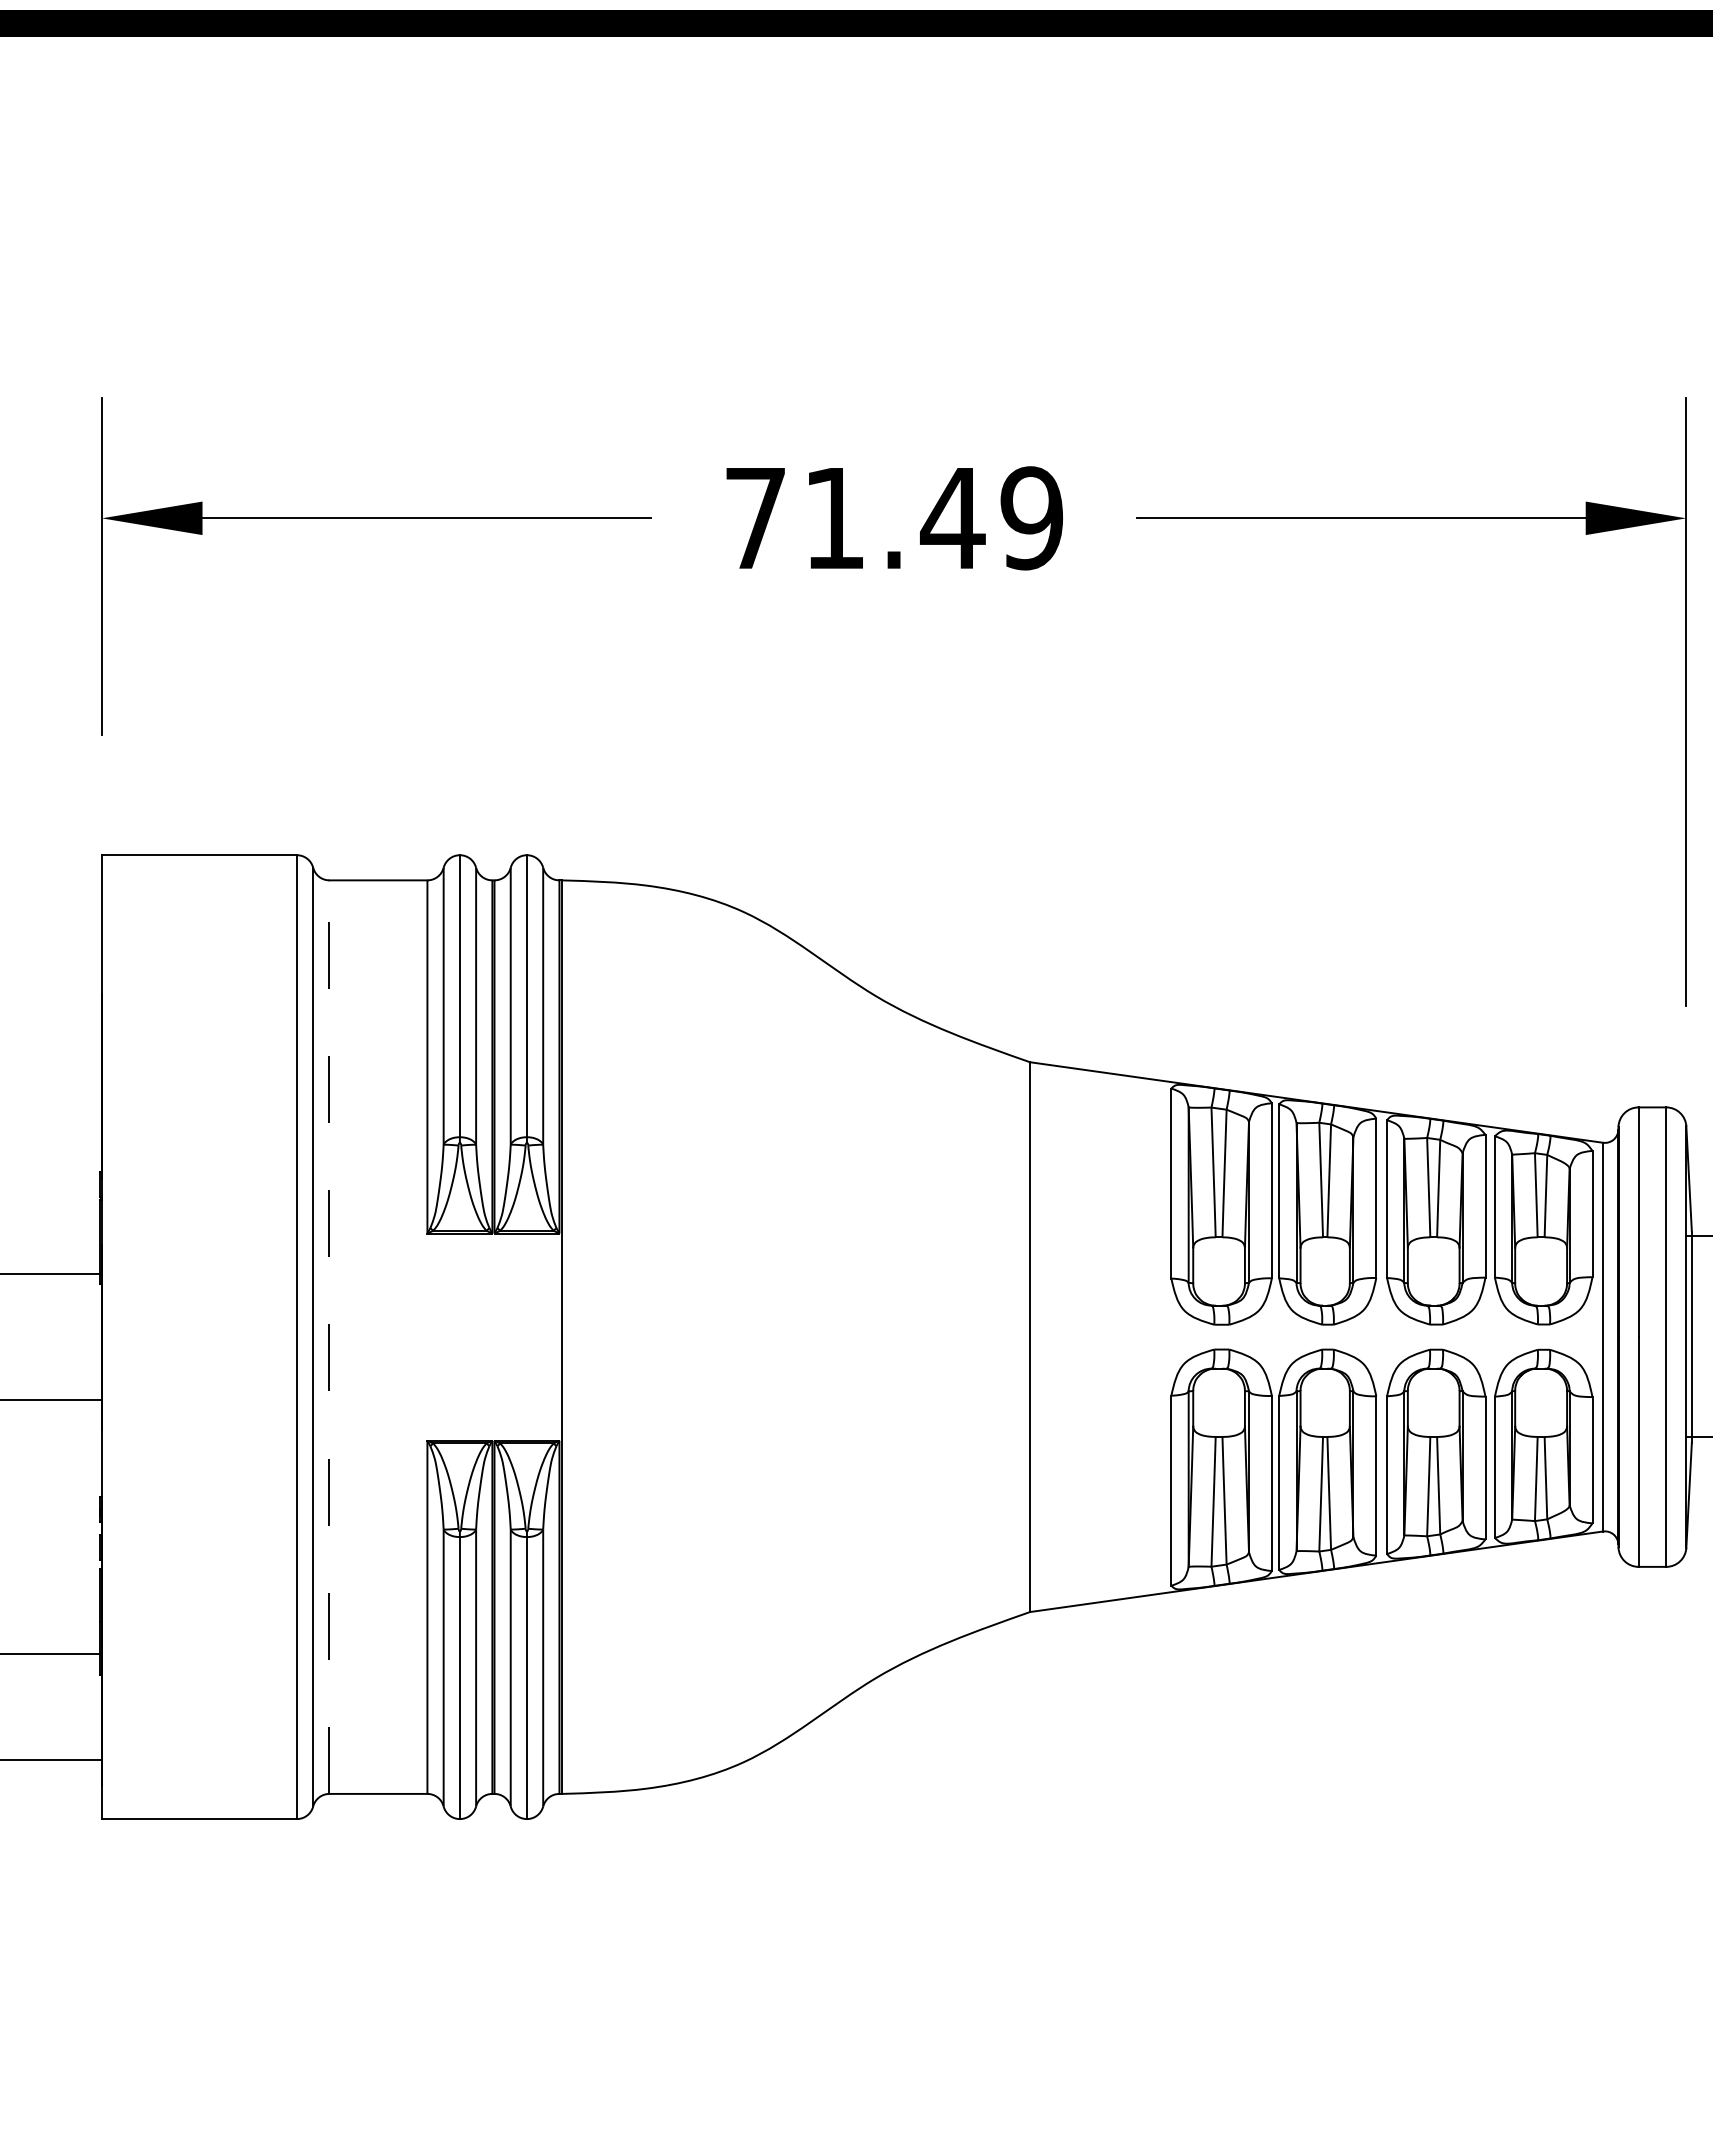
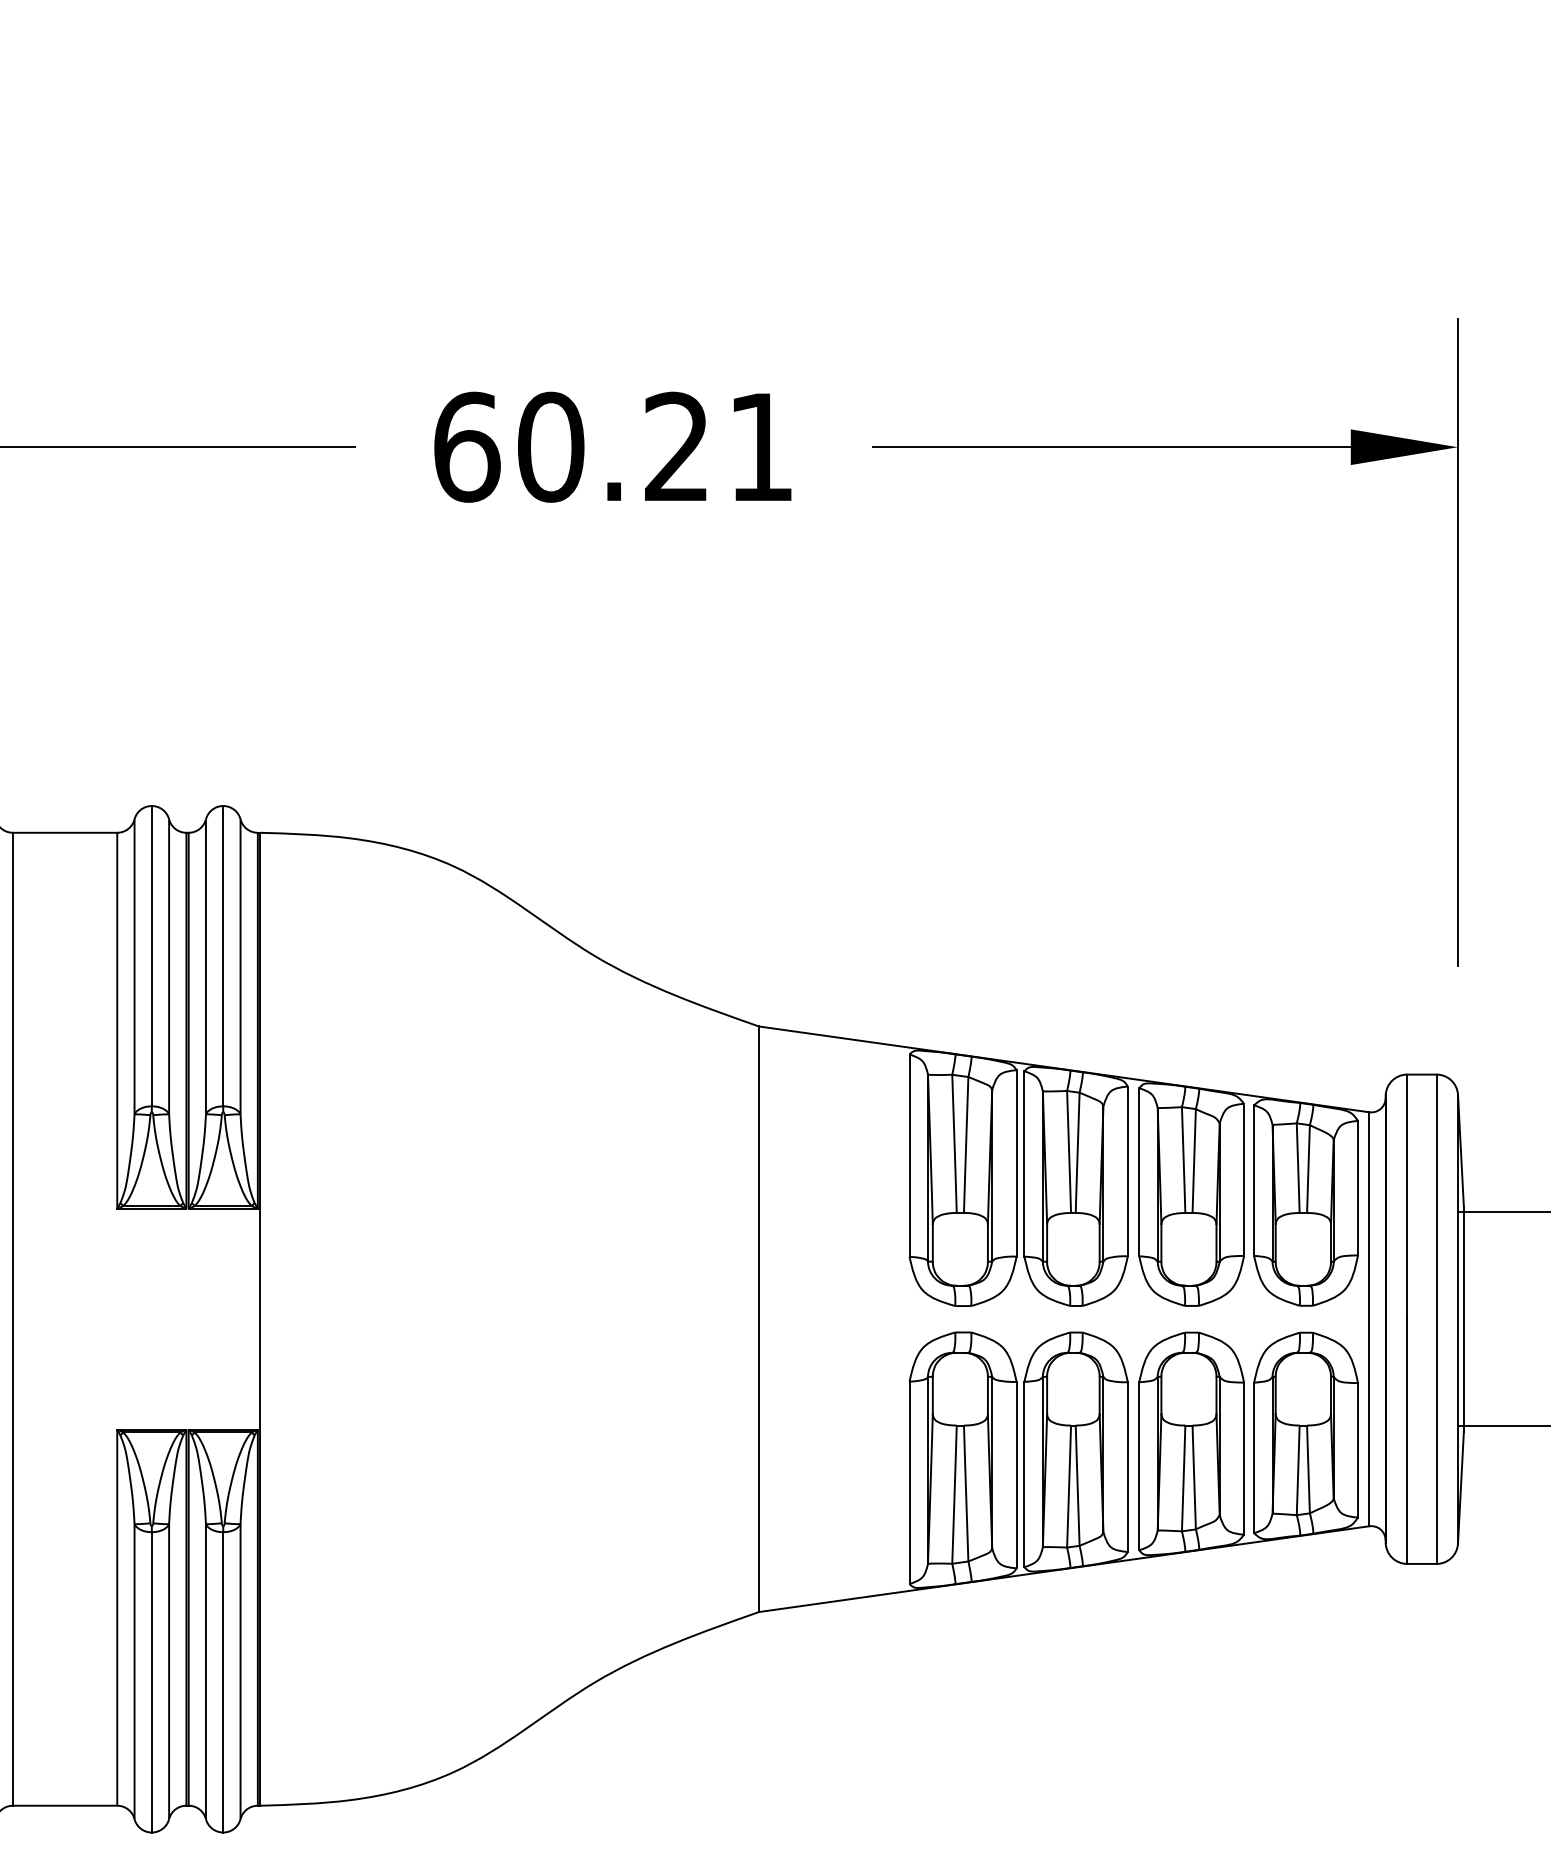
text: (894, 518) -> (614, 447), 71.49 -> 60.21
line: (329, 1337) -> (12, 1319), dashed -> solid

